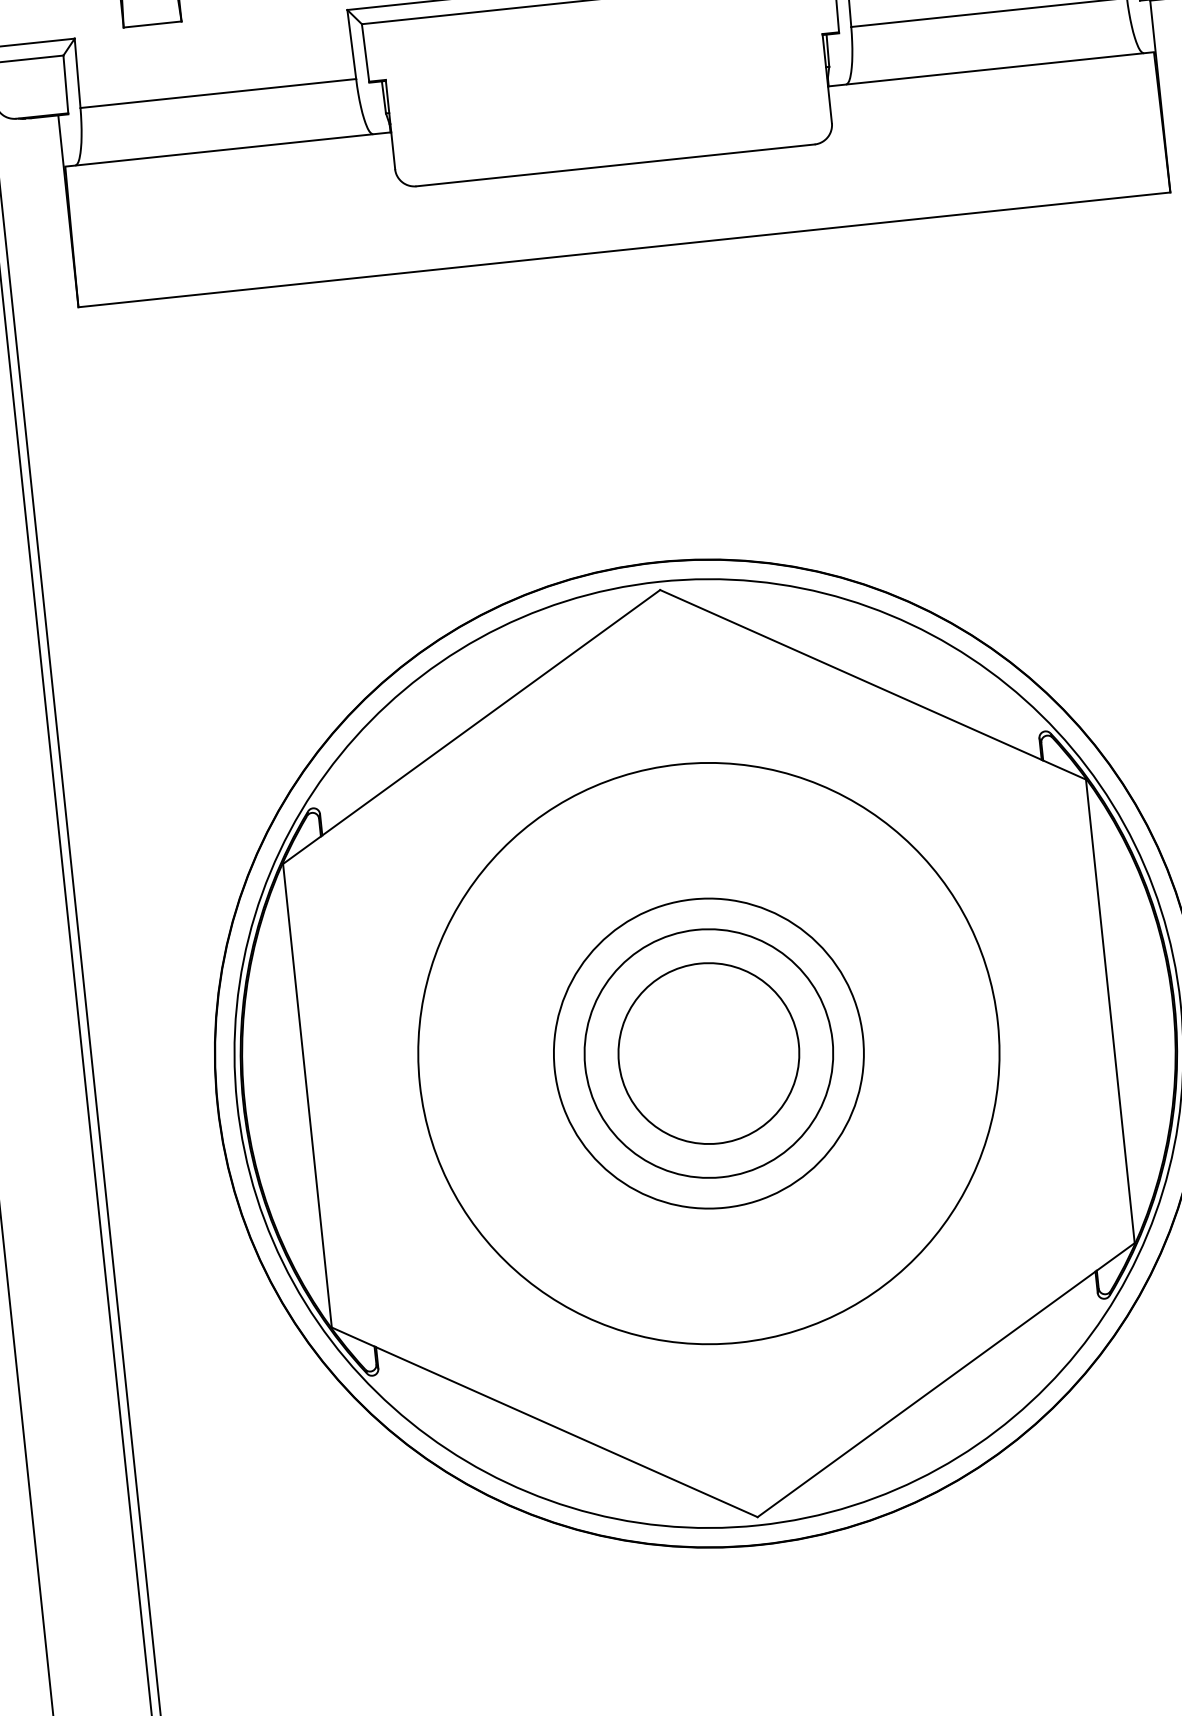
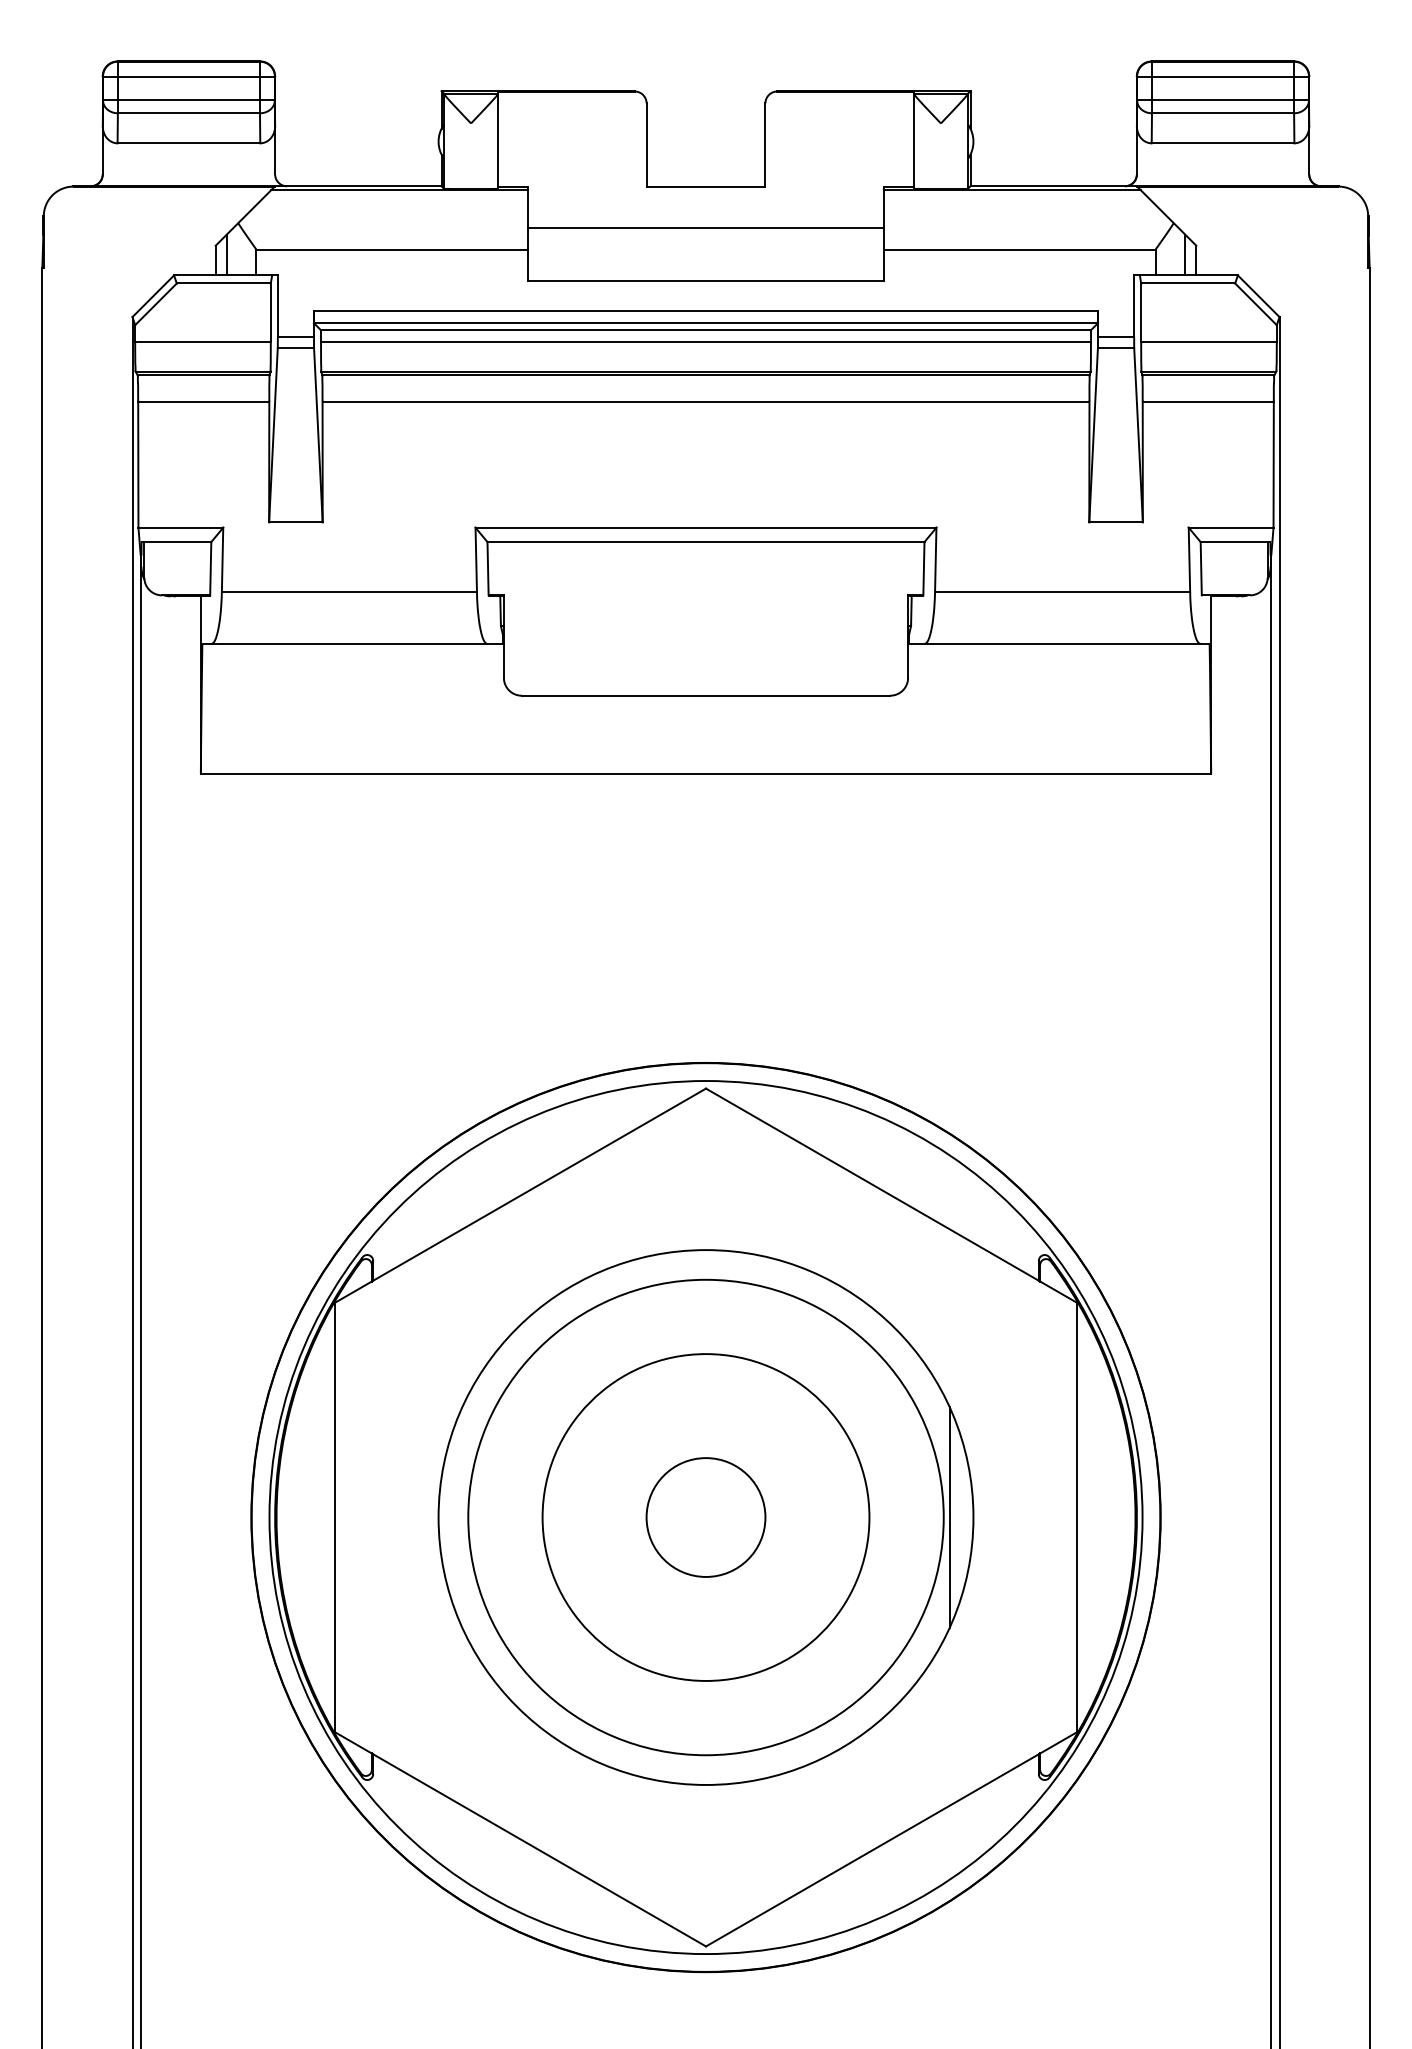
line: (972, 1025) -> (949, 1517), added
circle: (708, 1053) -> (705, 1517), size x0.71
circle: (708, 1053) -> (705, 1517), size x1.43
circle: (708, 1053) -> (705, 1517), size x1.67

